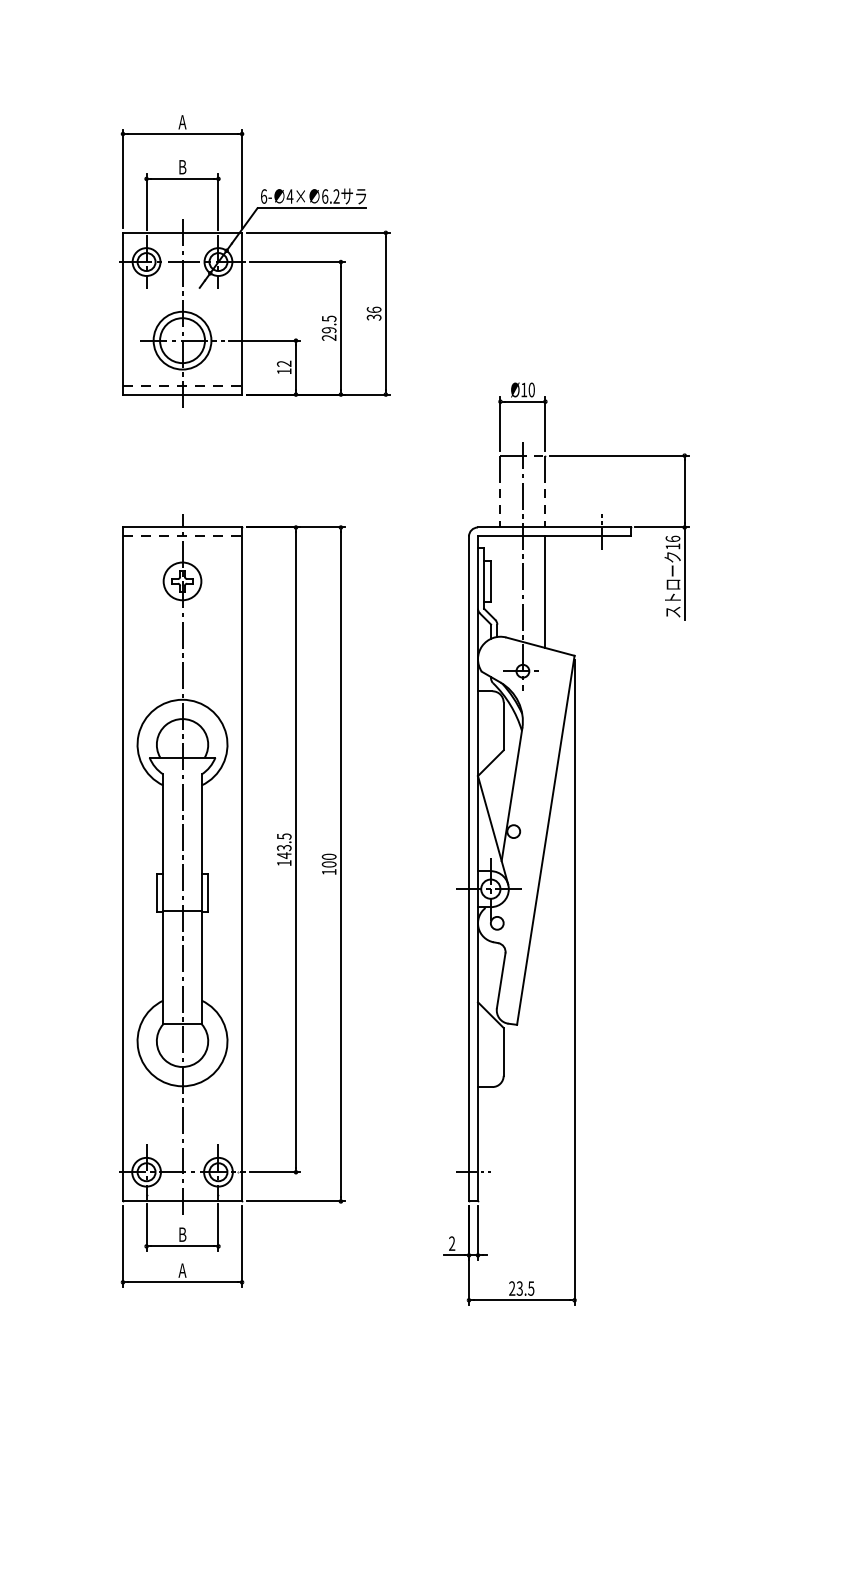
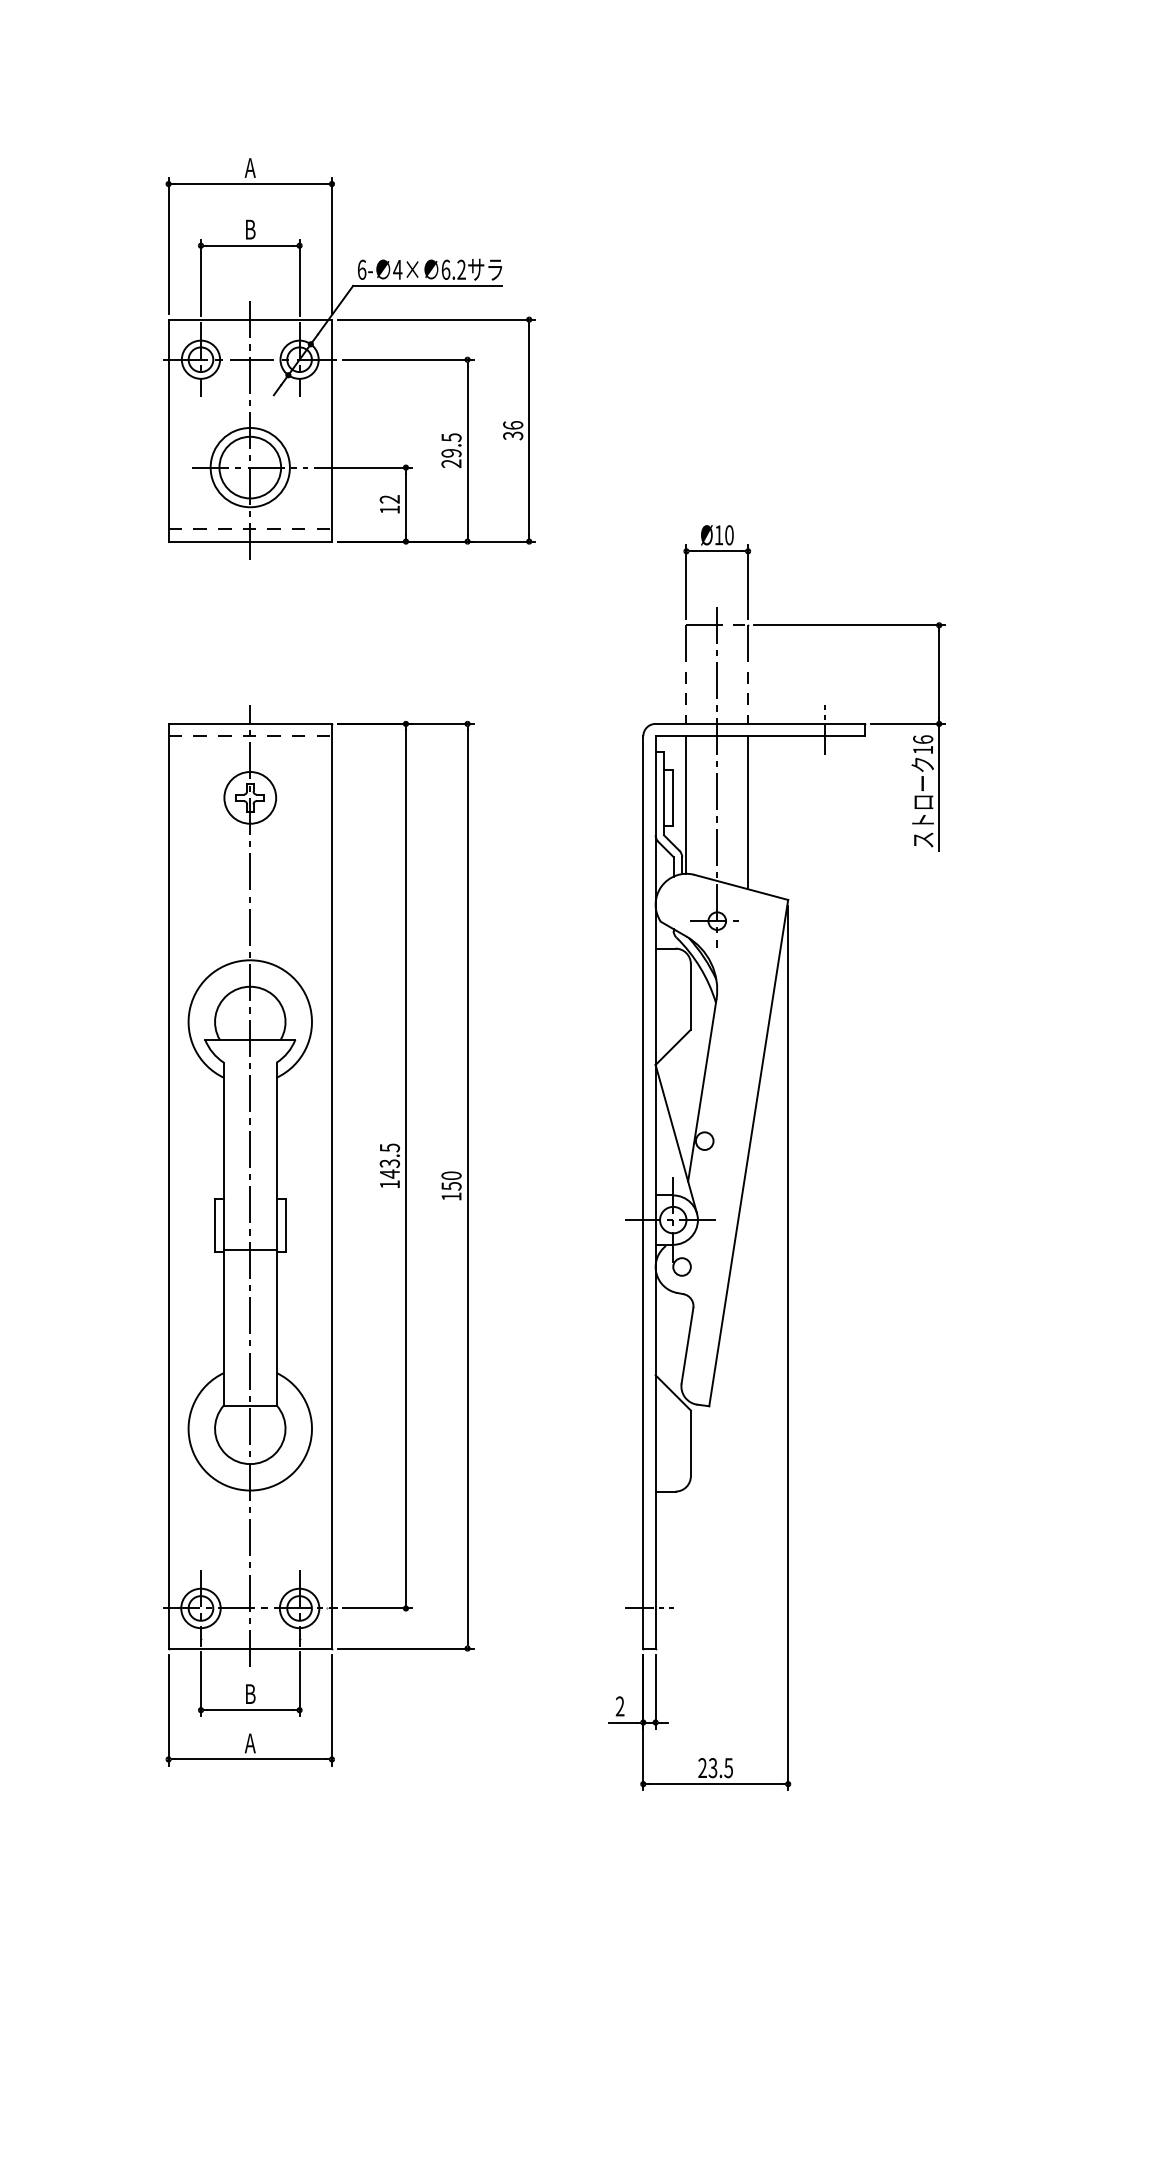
line: (500, 586) -> (686, 804), added
text: (329, 864) -> (451, 1186), 100 -> 150

